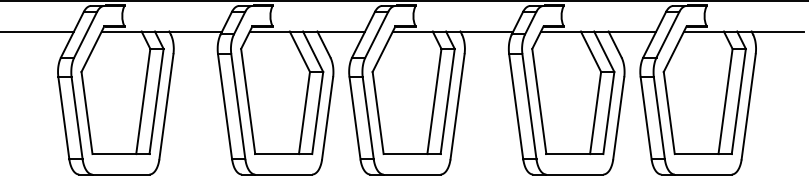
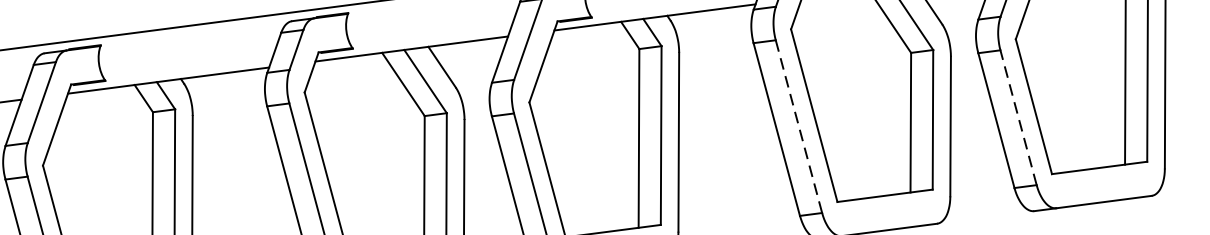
line: (529, 107) -> (799, 127), solid -> dashed
line: (659, 117) -> (1018, 116), solid -> dashed

